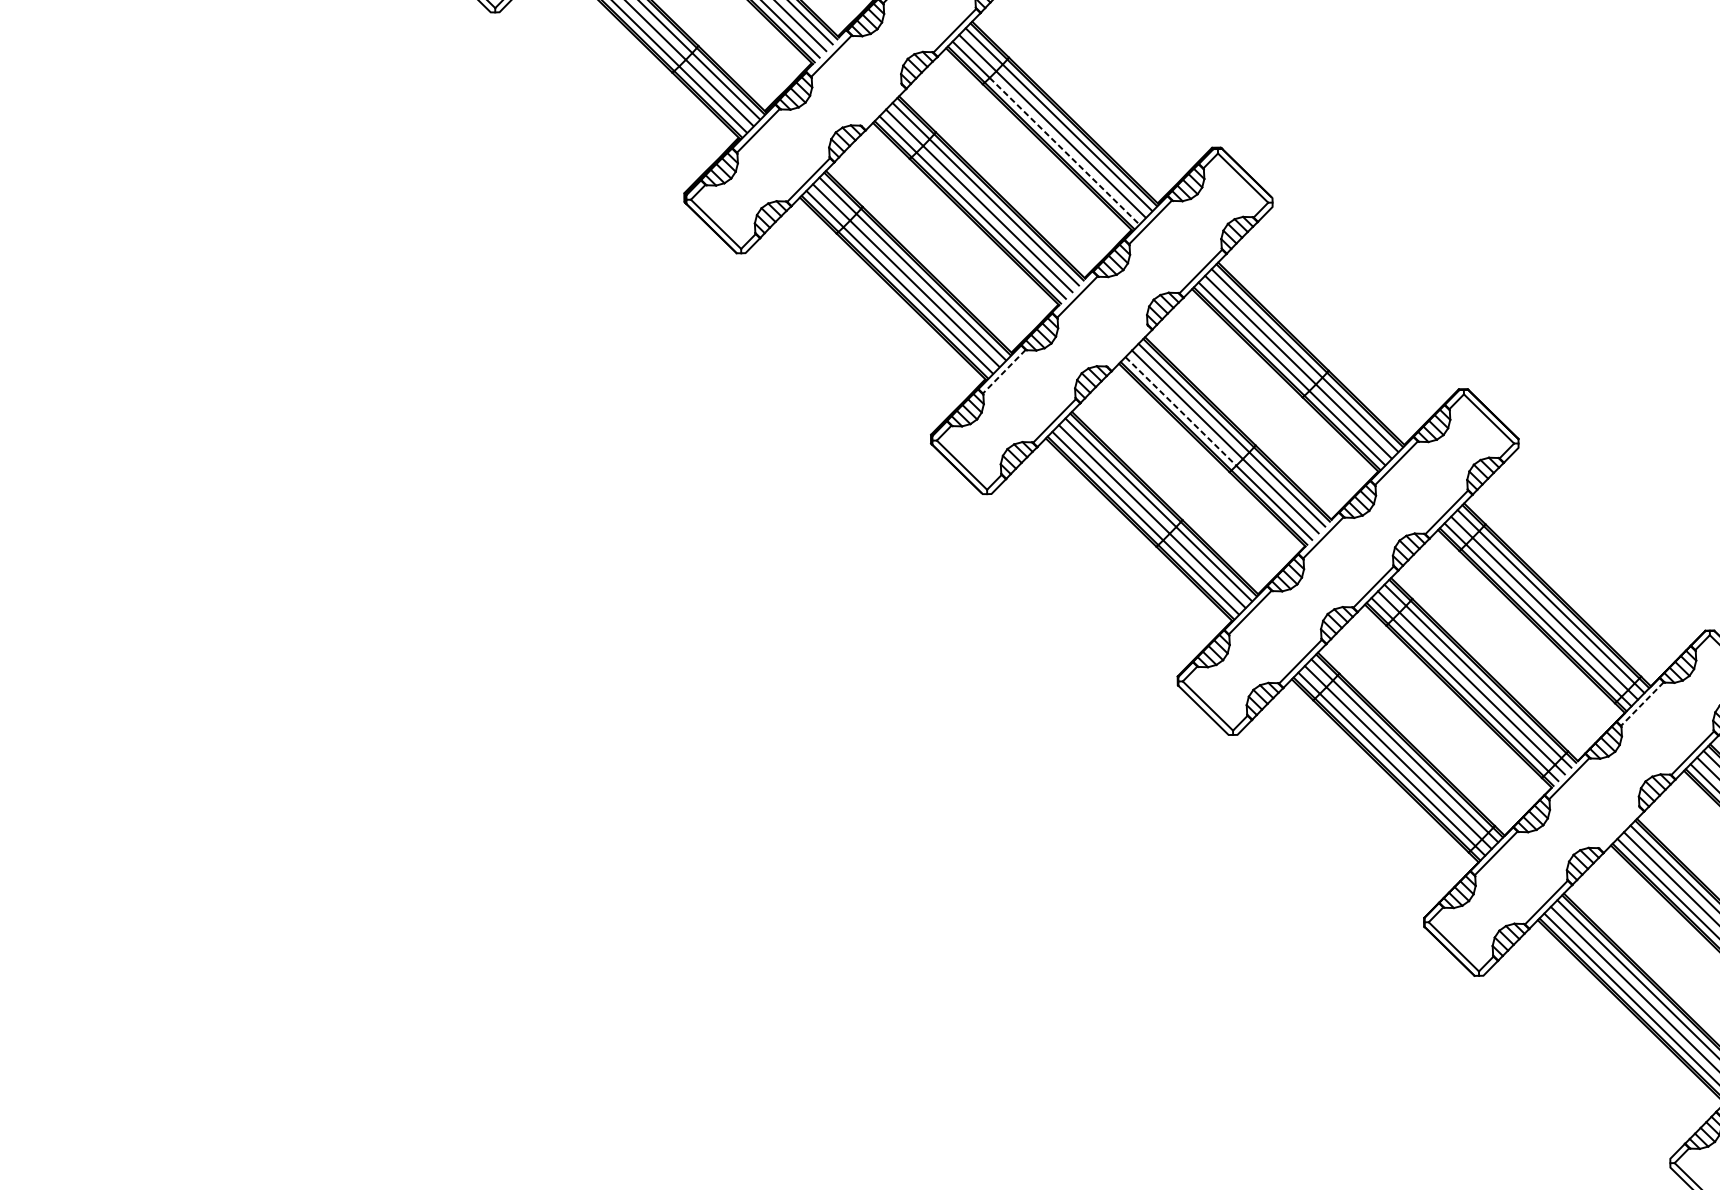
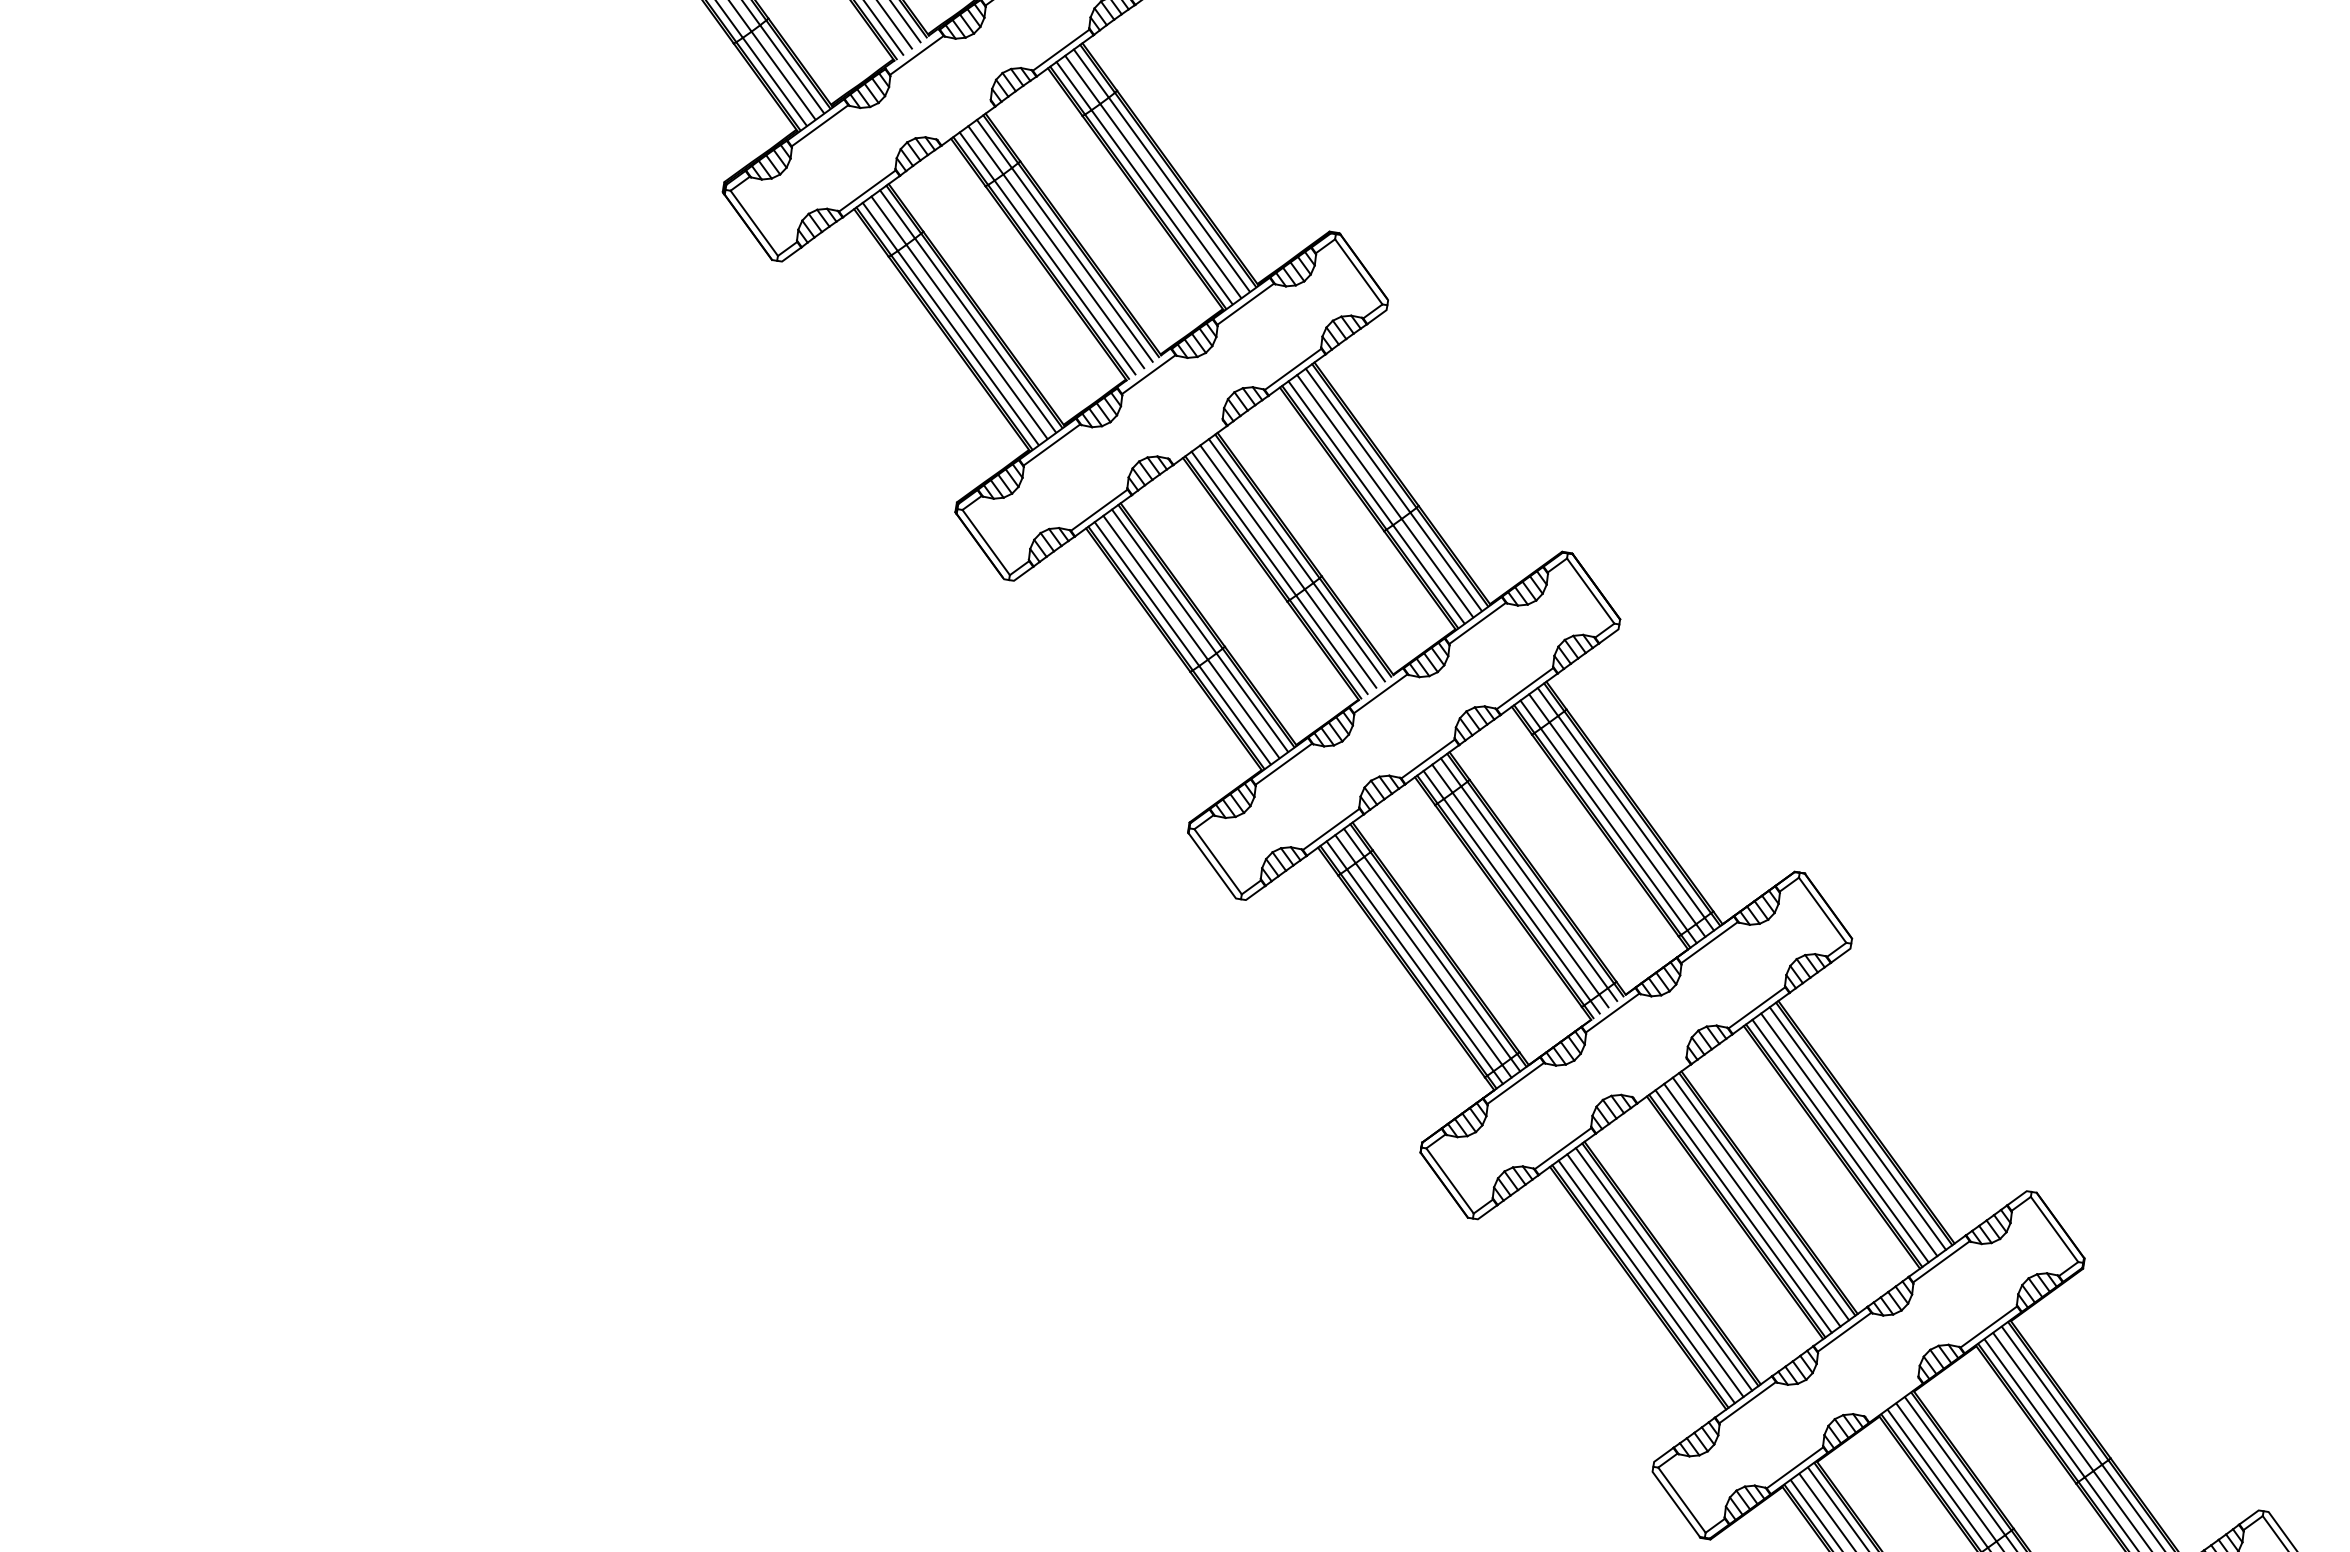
line: (1064, 151) -> (1161, 207), dashed -> solid
line: (1004, 372) -> (1051, 445), dashed -> solid
line: (1180, 411) -> (1243, 523), dashed -> solid
line: (1642, 703) -> (1709, 942), dashed -> solid

